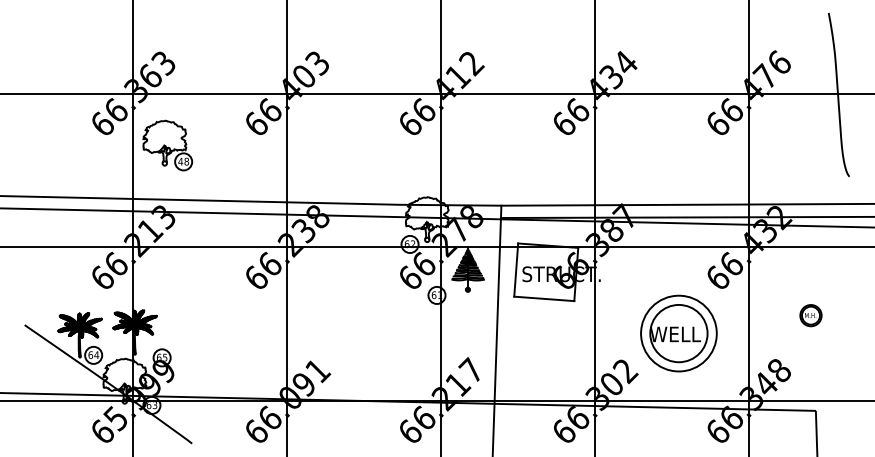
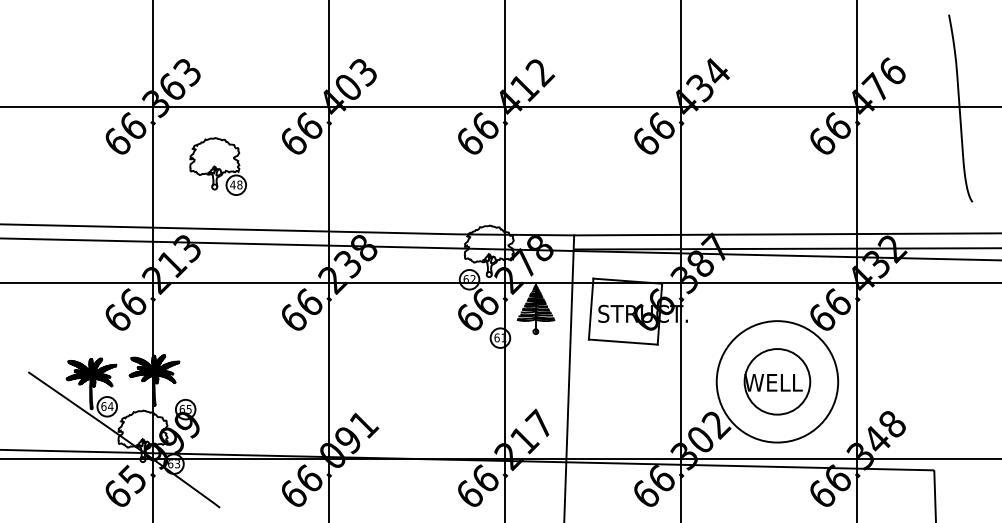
part: (167, 145) -> (217, 166), moved
part: (810, 315) -> (928, 361), removed
circle: (678, 333) -> (777, 381), size x1.4

